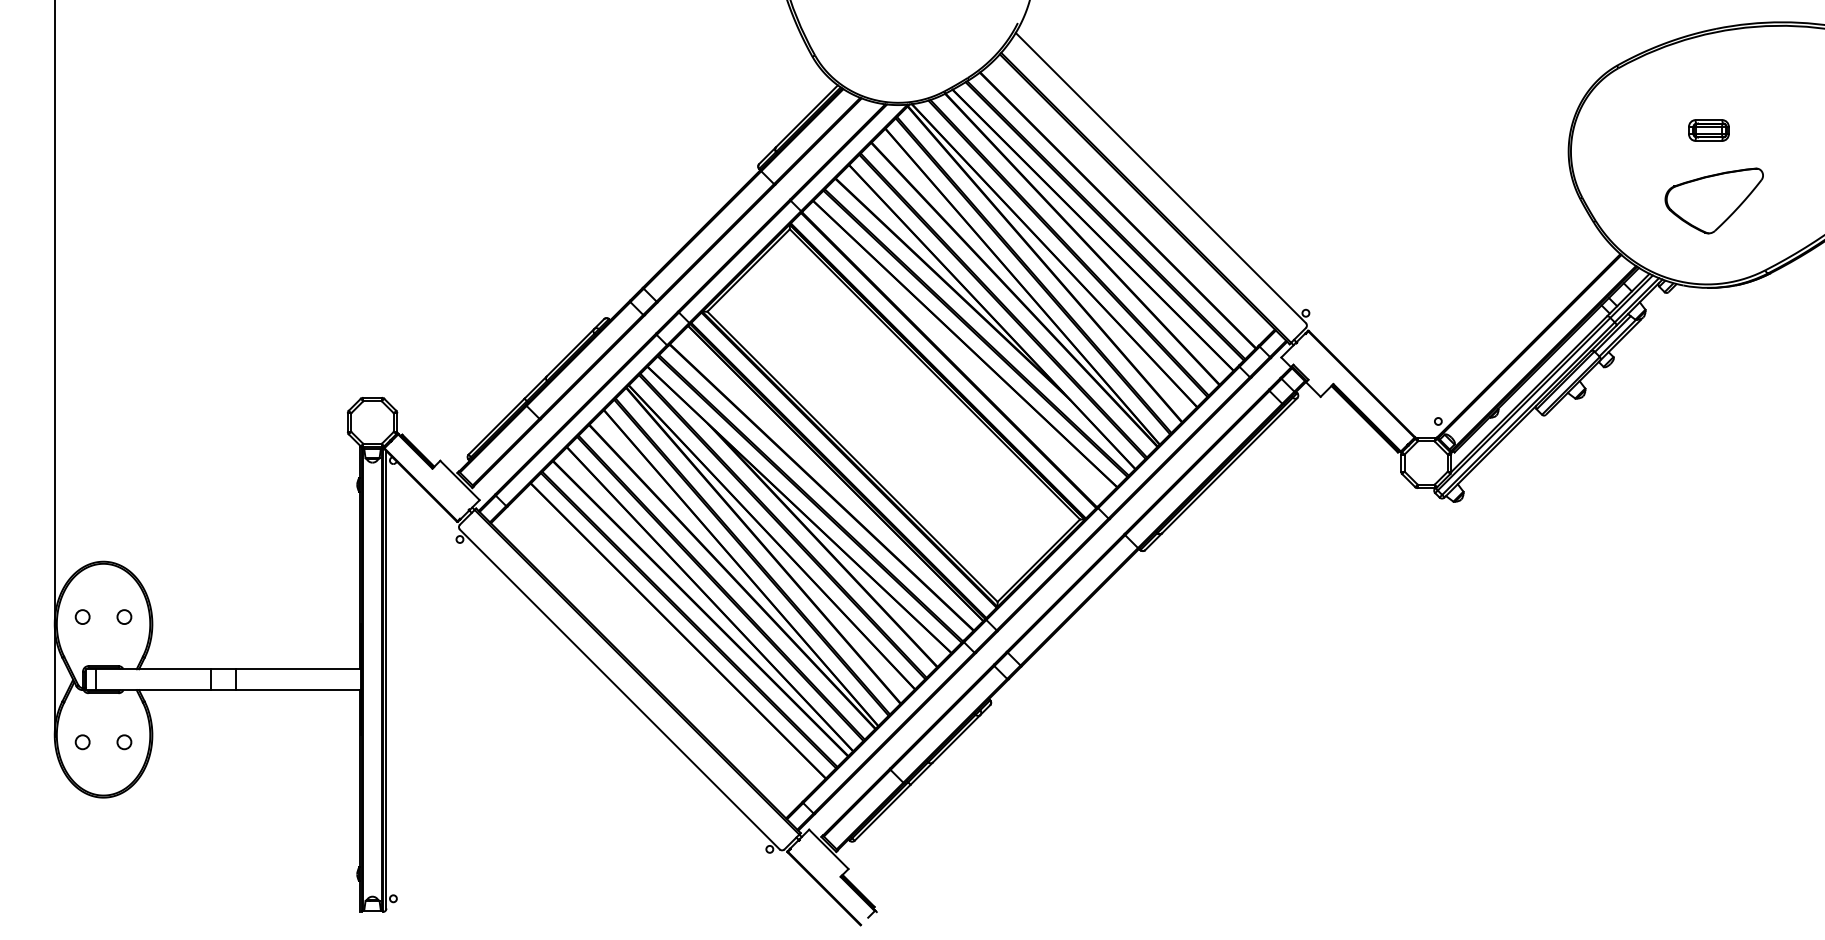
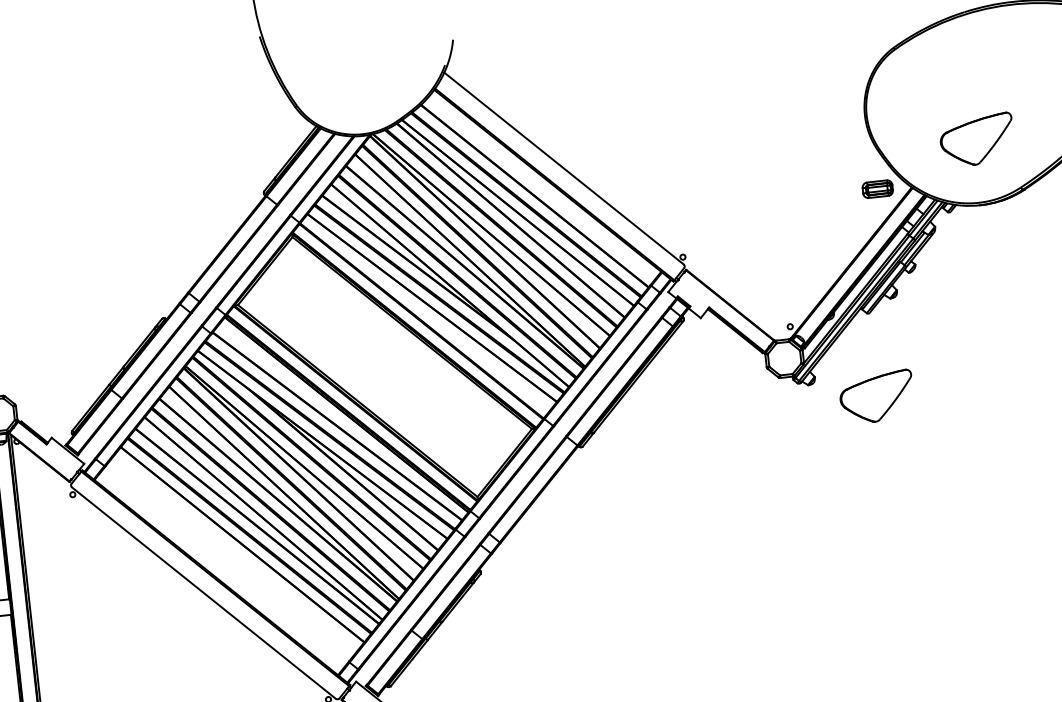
part: (1708, 130) -> (877, 189), moved
part: (1542, 527) -> (876, 396), added

